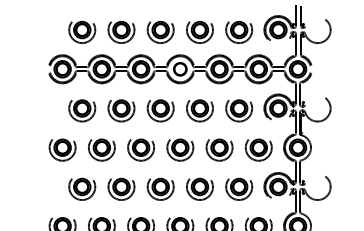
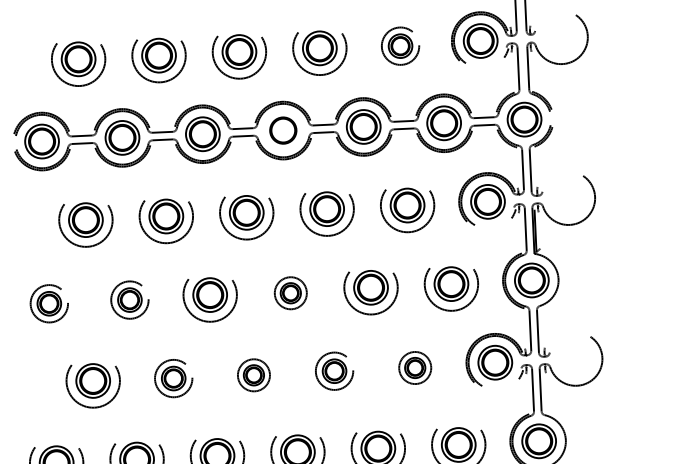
part: (239, 32) -> (401, 49), size x0.7
part: (62, 149) -> (49, 305), size x0.7
part: (101, 149) -> (129, 302), size x0.7
part: (180, 149) -> (291, 294), size x0.6
part: (121, 188) -> (173, 380), size x0.7
part: (160, 188) -> (253, 376), size x0.6
part: (199, 188) -> (333, 373), size x0.7
part: (239, 188) -> (415, 369), size x0.6

